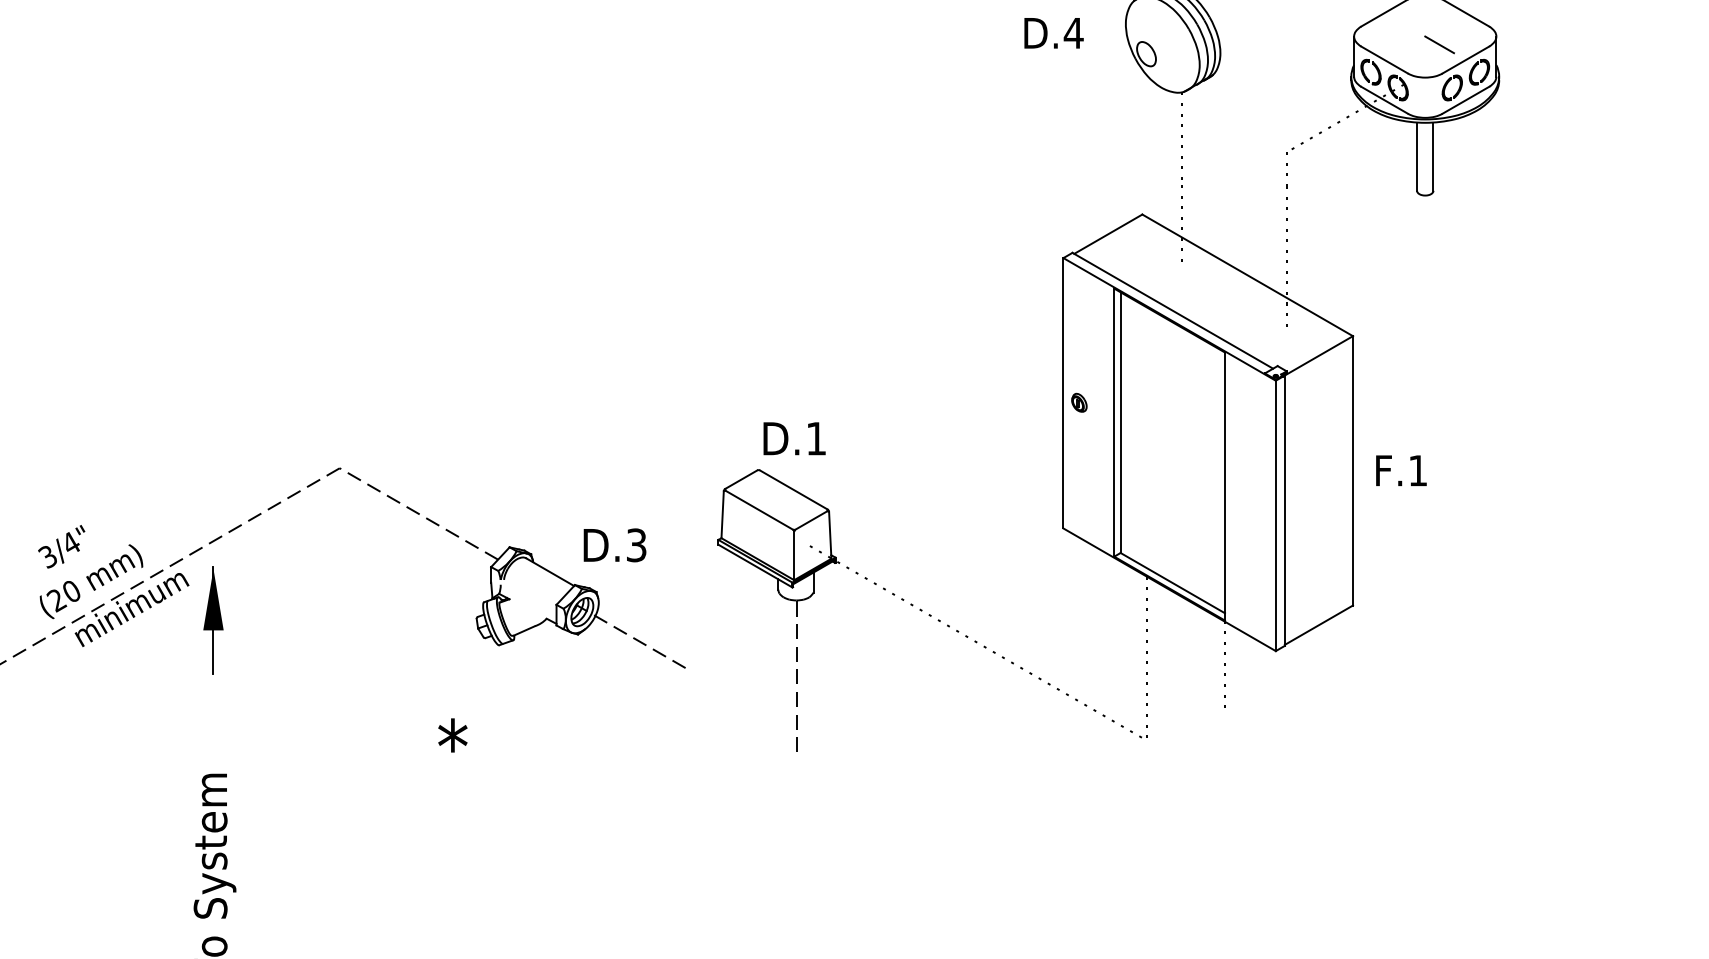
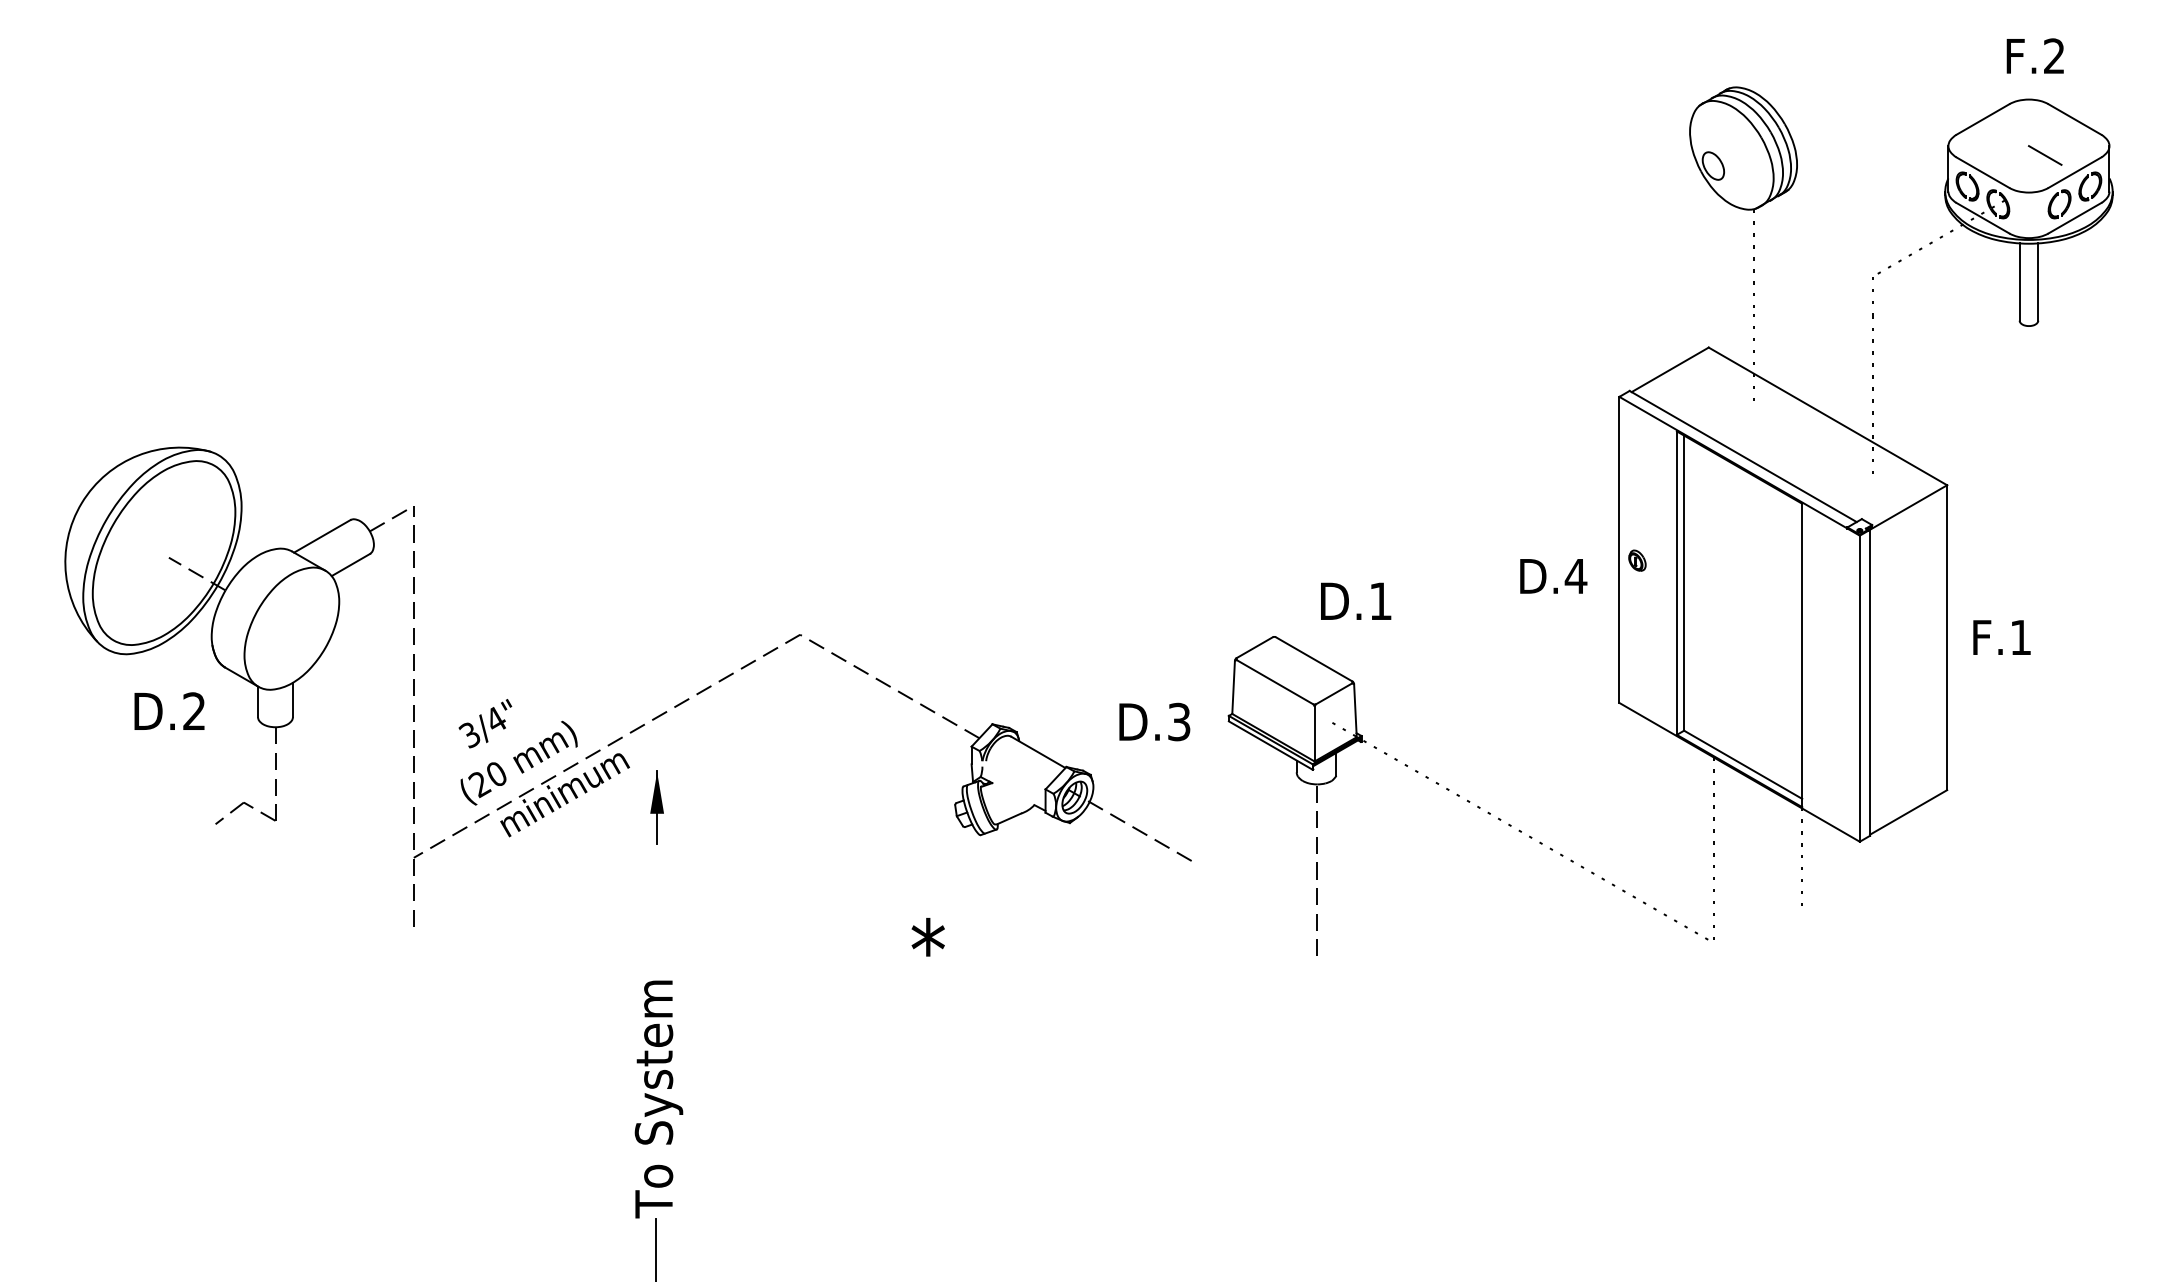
text: (1053, 33) -> (1553, 576), moved
text: (794, 437) -> (1356, 600), moved
text: (614, 544) -> (1154, 721), moved
part: (212, 619) -> (656, 806), size x0.6

